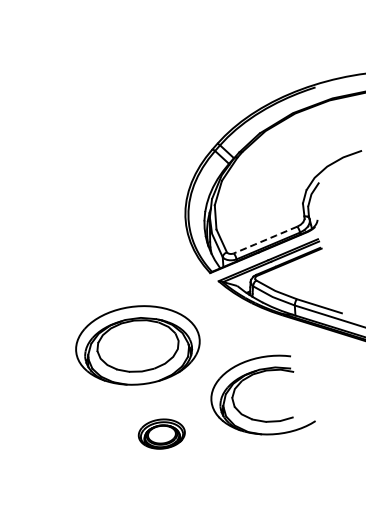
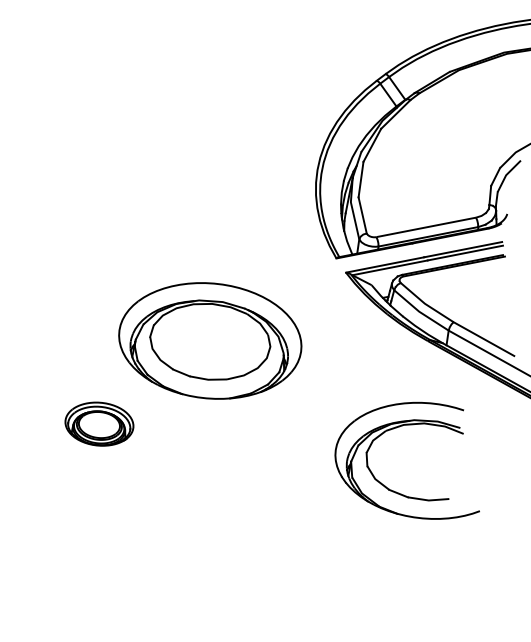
line: (265, 240) -> (425, 228), dashed -> solid
part: (256, 374) -> (408, 426), moved
part: (161, 433) -> (99, 423), moved

